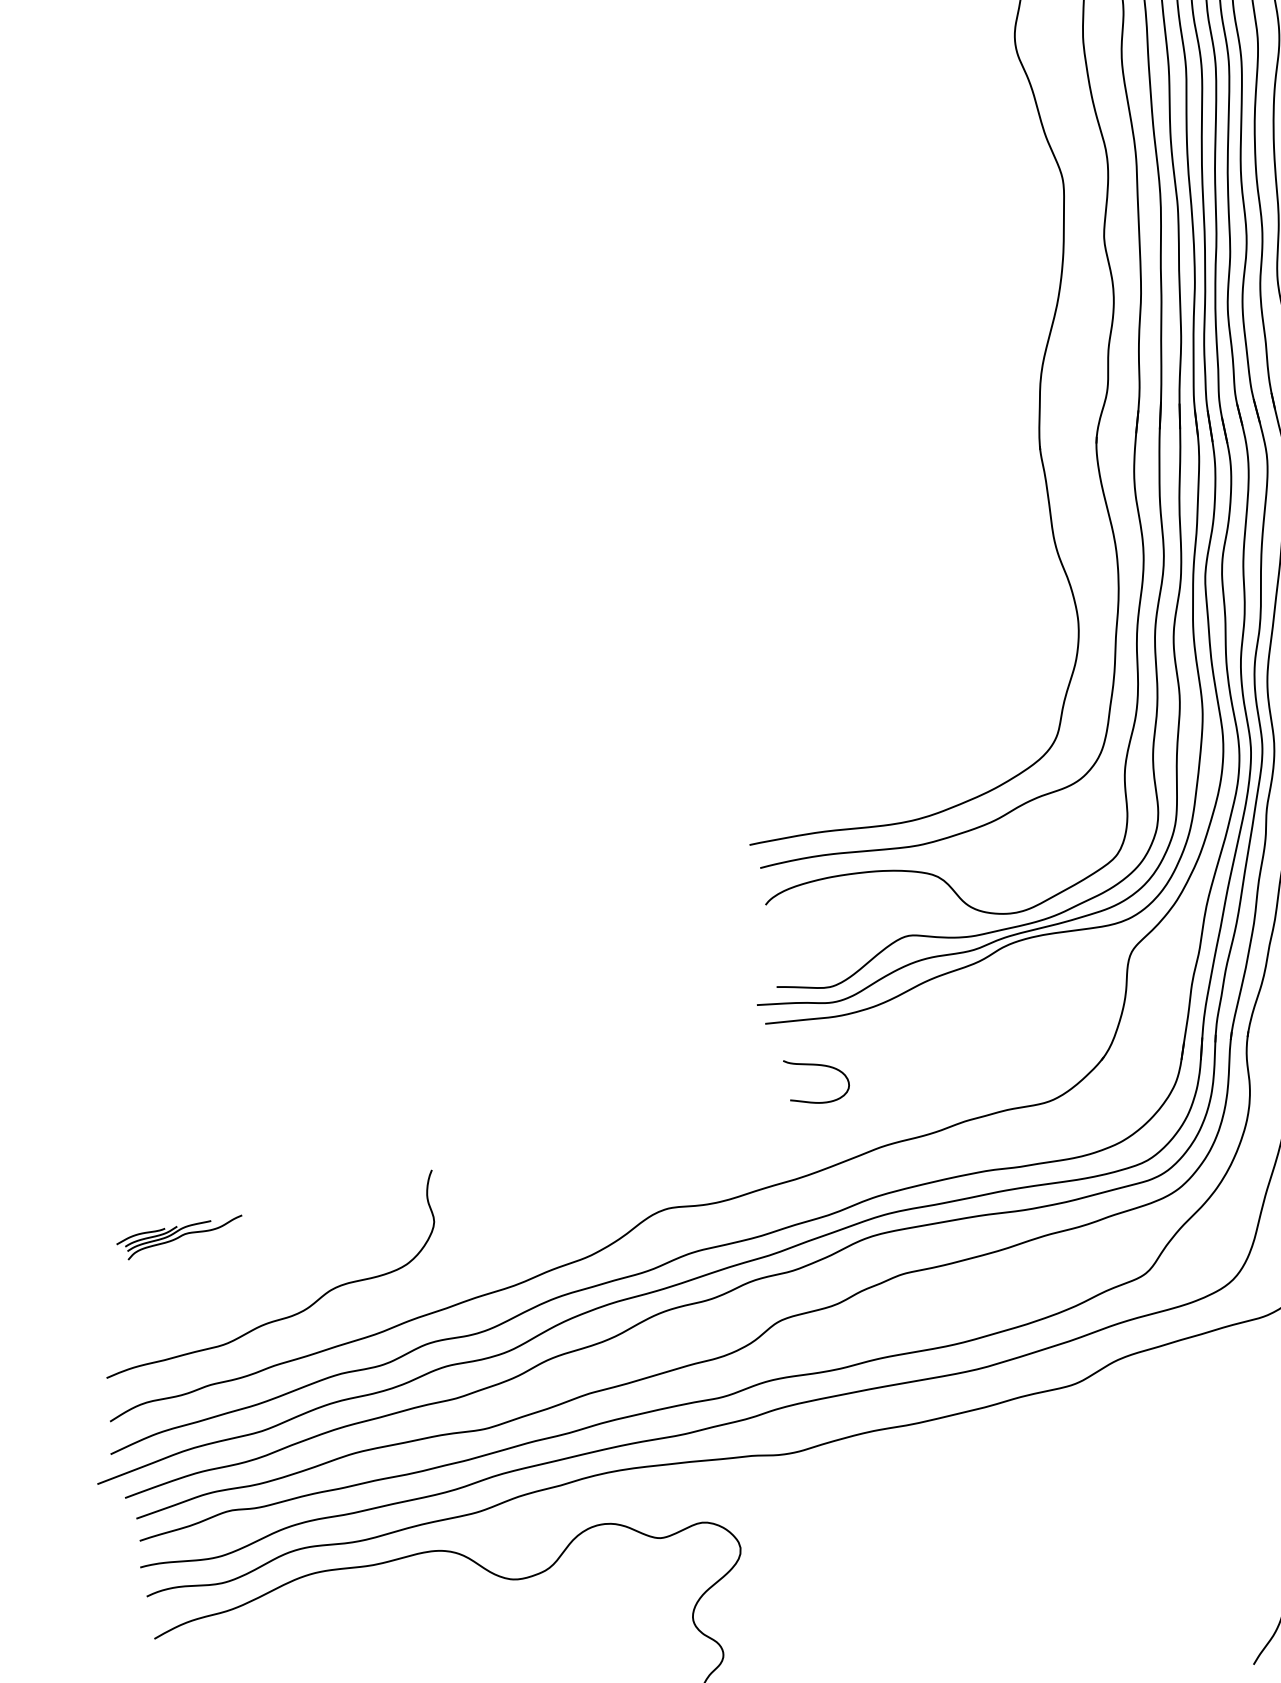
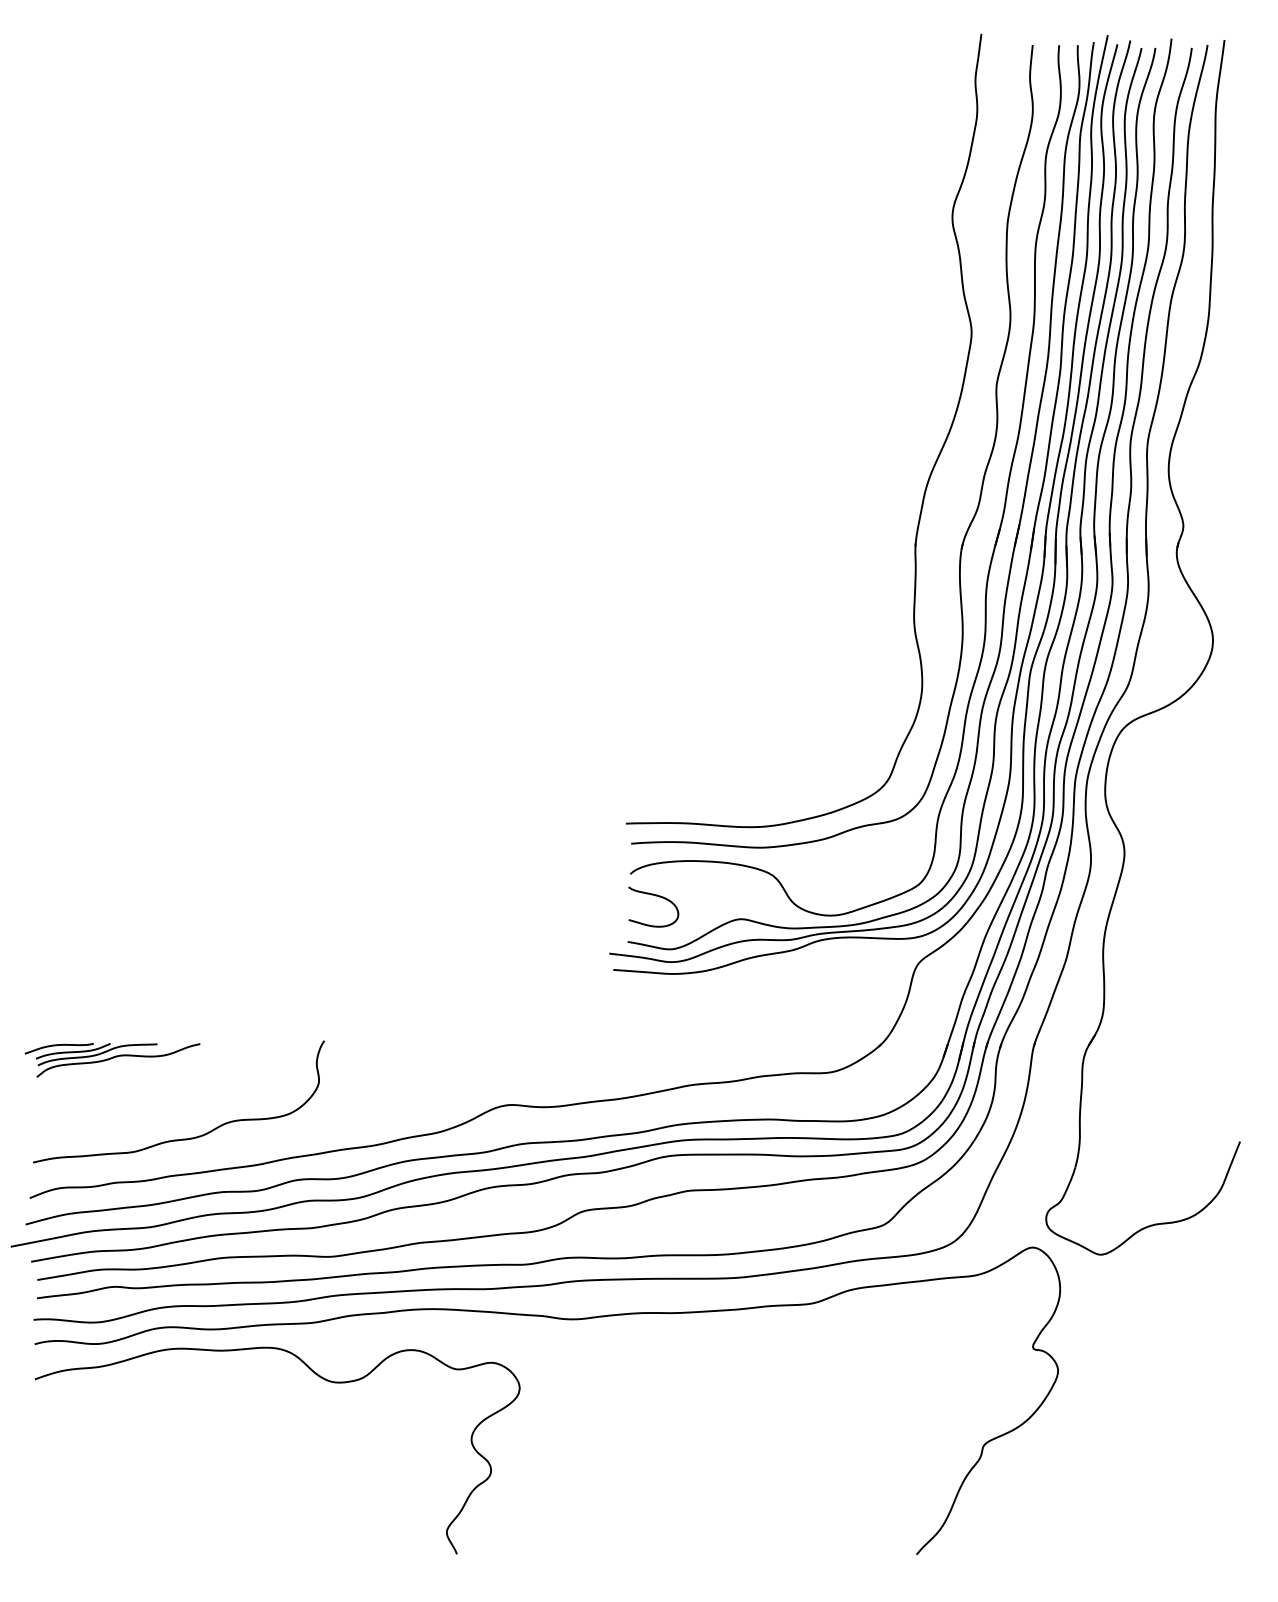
curve: (817, 1066) -> (655, 896), moved
part: (180, 1238) -> (112, 1060), size x1.67

